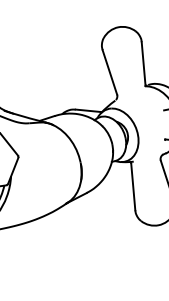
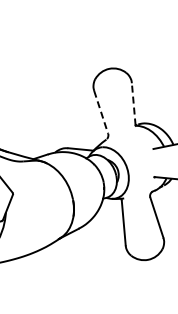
line: (143, 63) -> (133, 103), solid -> dashed
line: (110, 72) -> (101, 112), solid -> dashed

